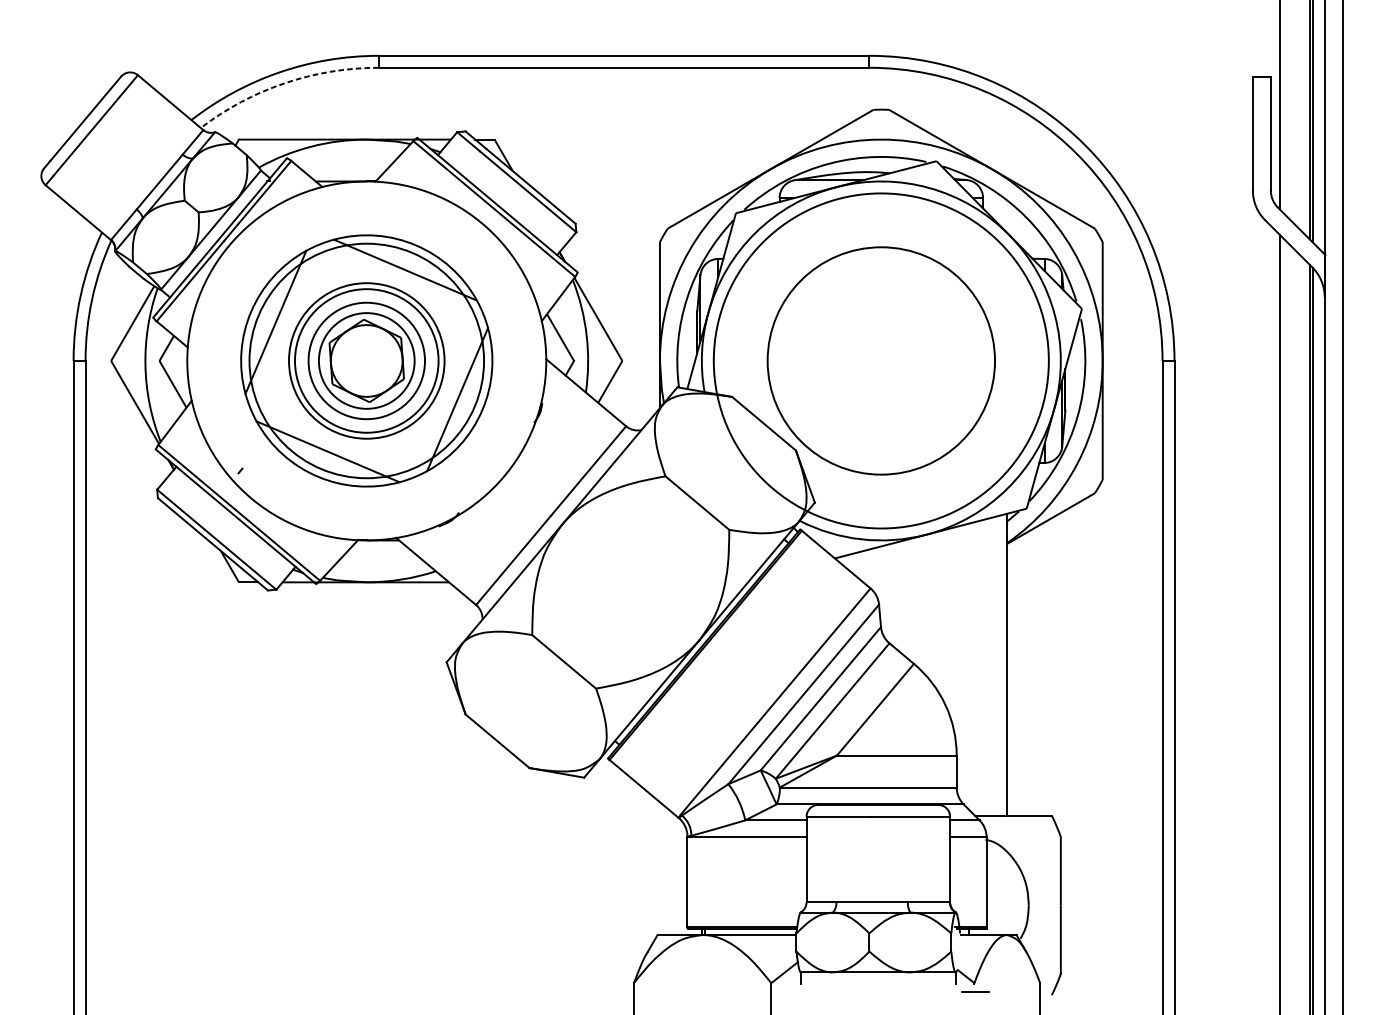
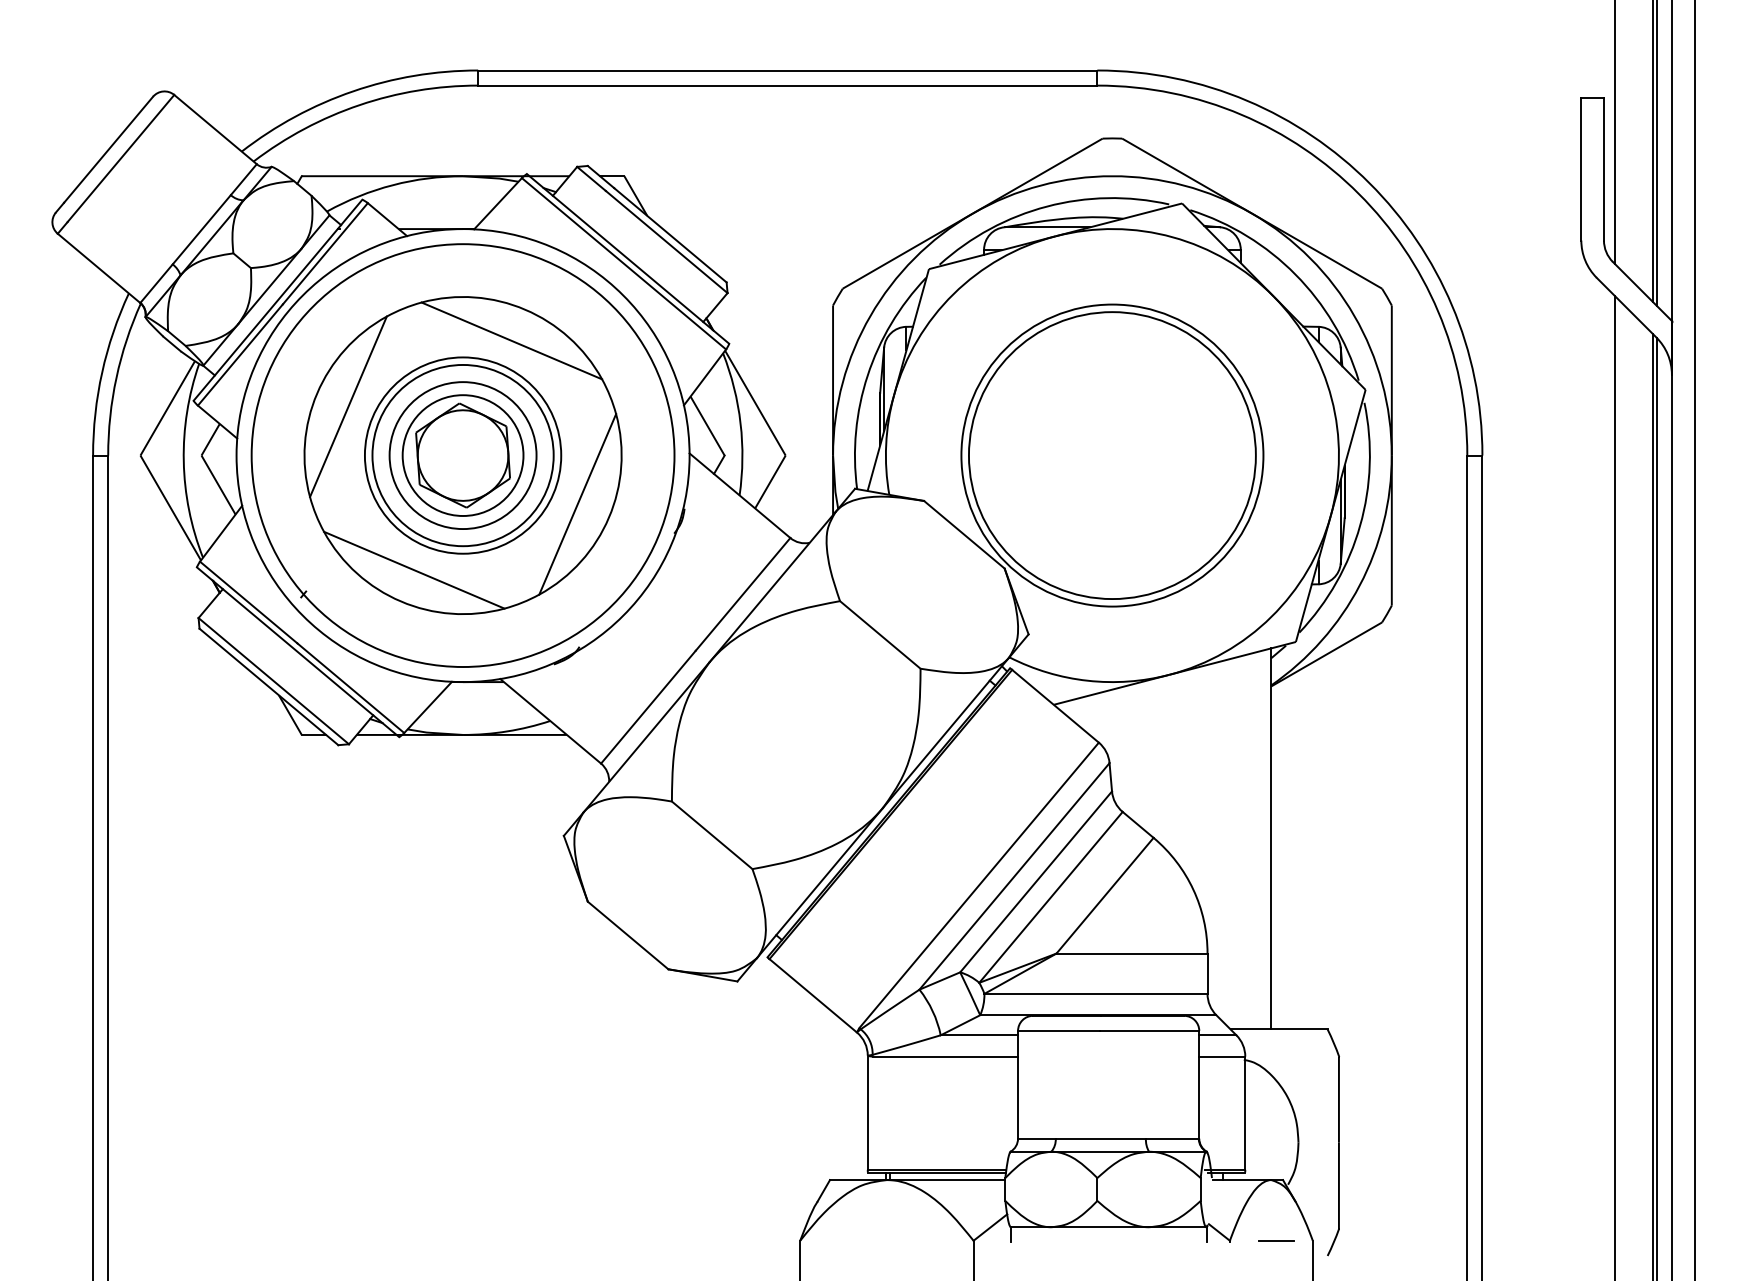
arc: (284, 83) -> (359, 105), dashed -> solid
circle: (366, 360) -> (462, 455), size x1.43
circle: (881, 360) -> (1112, 455), size x0.71
line: (975, 991) -> (1276, 1240), moved

